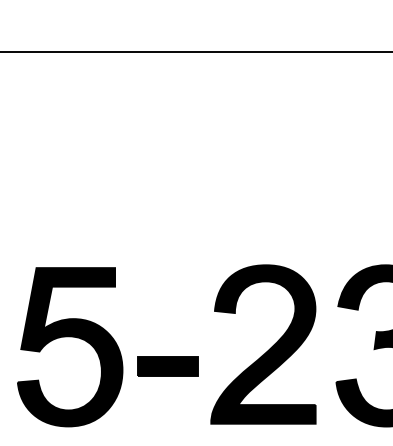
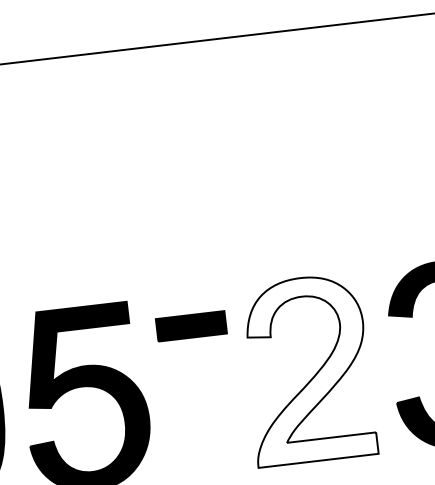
fill: (263, 344) -> (307, 369), removed
part: (167, 366) -> (190, 326), moved

